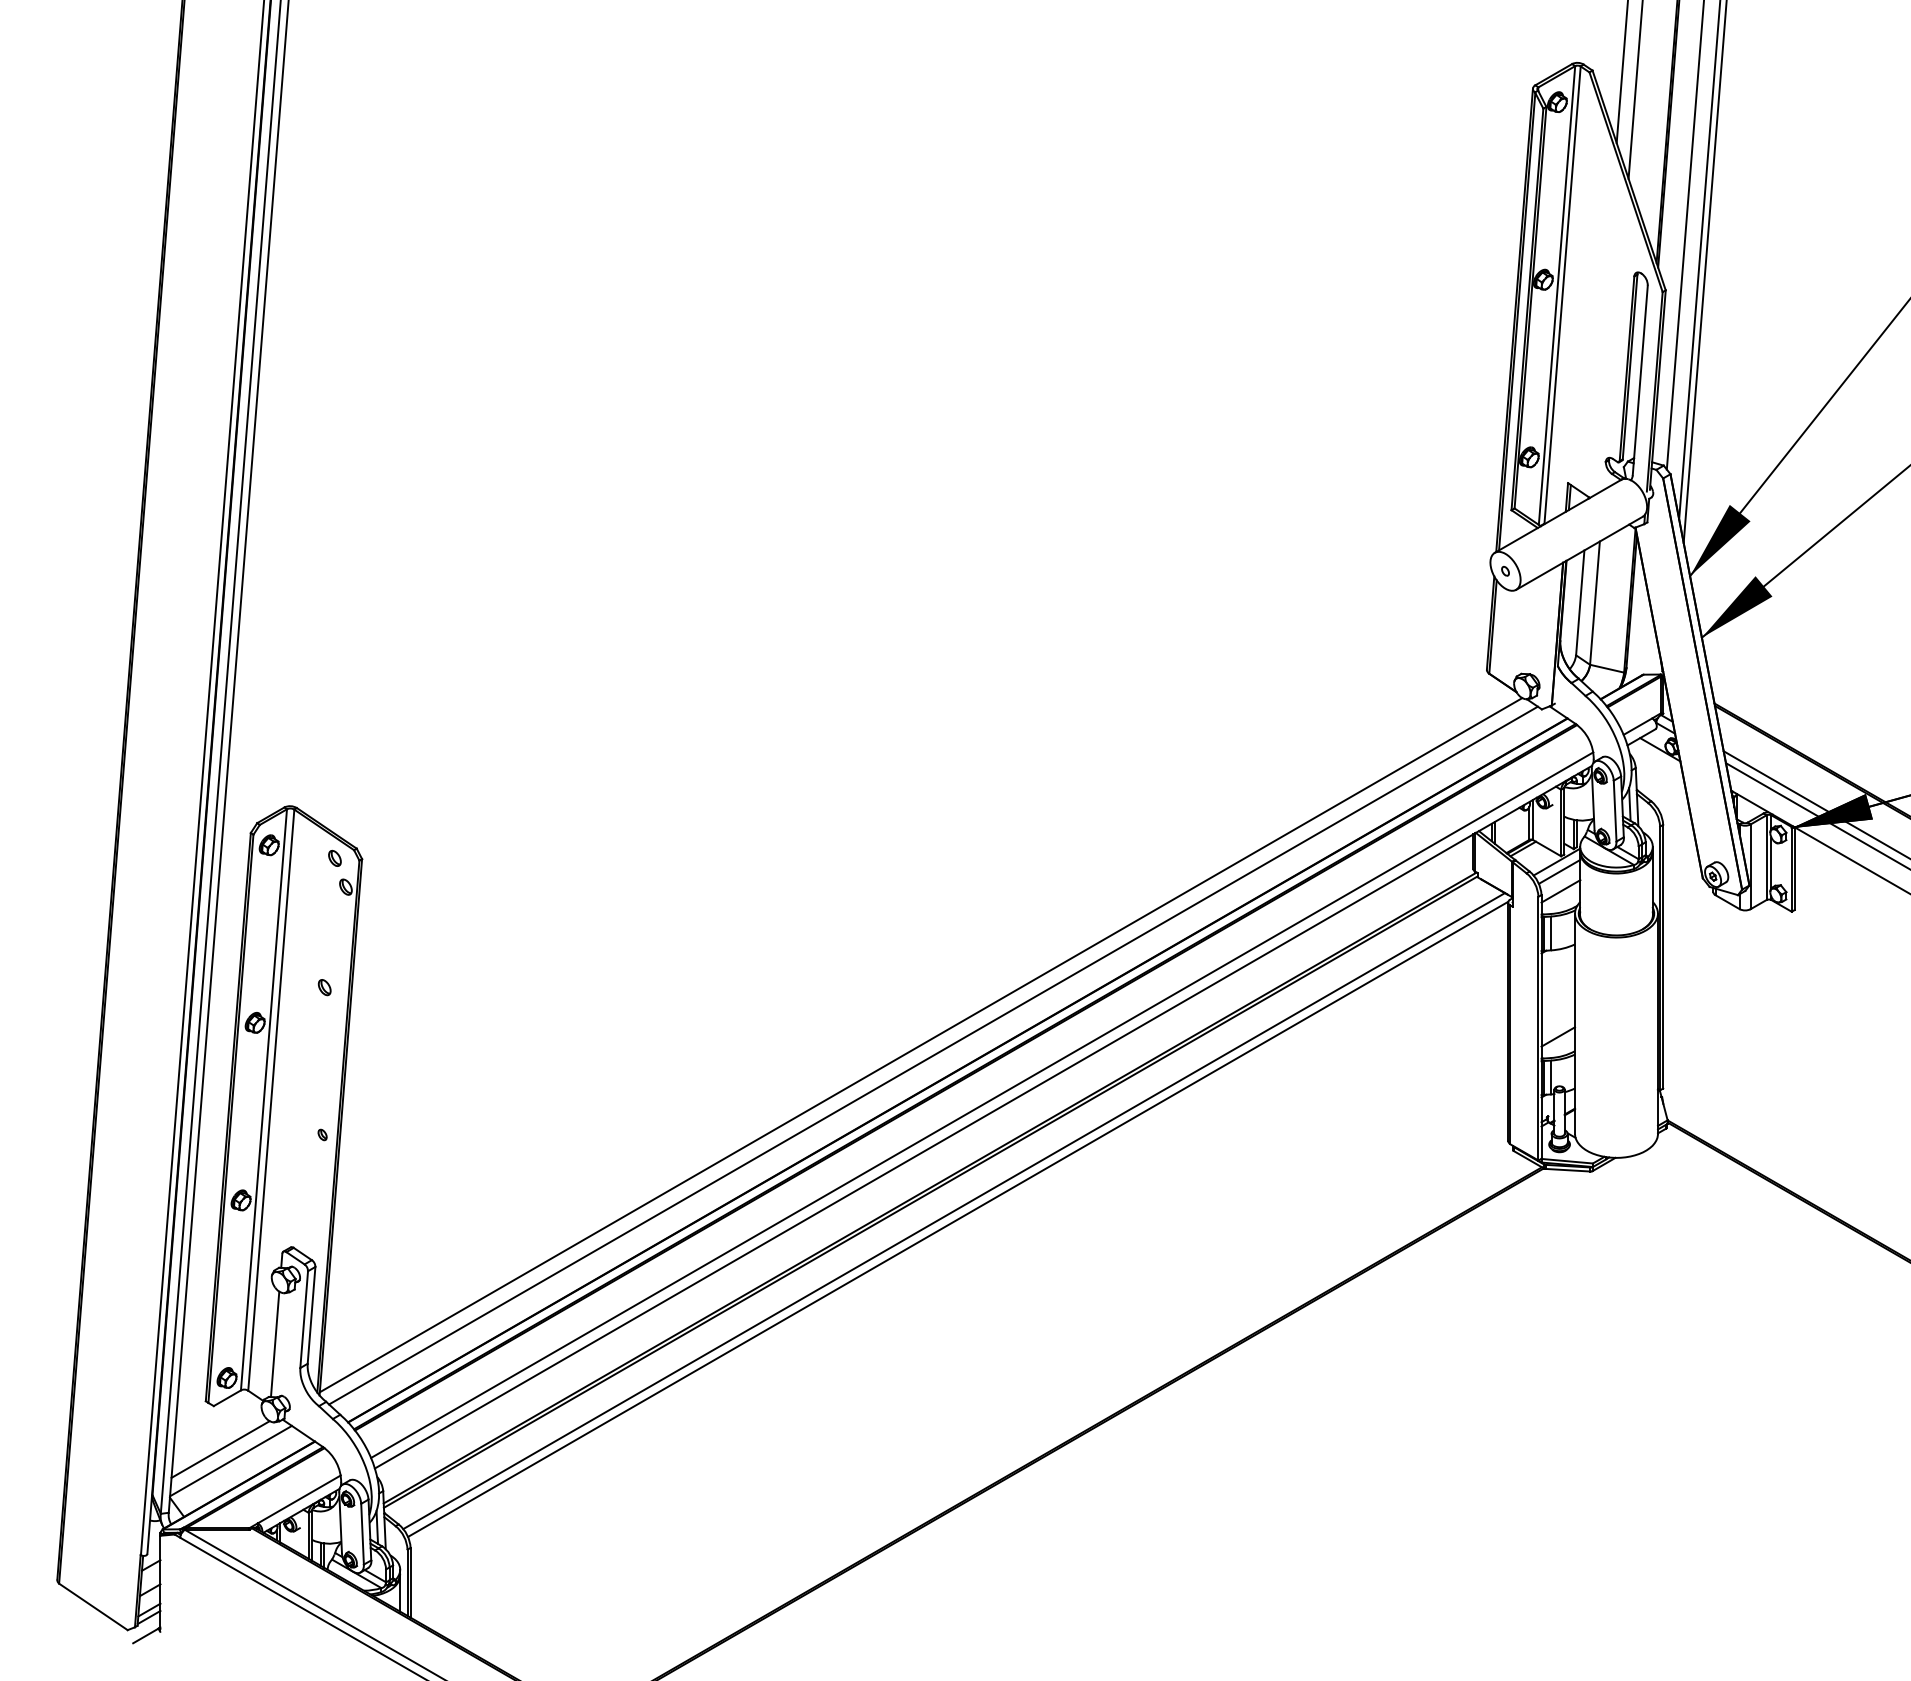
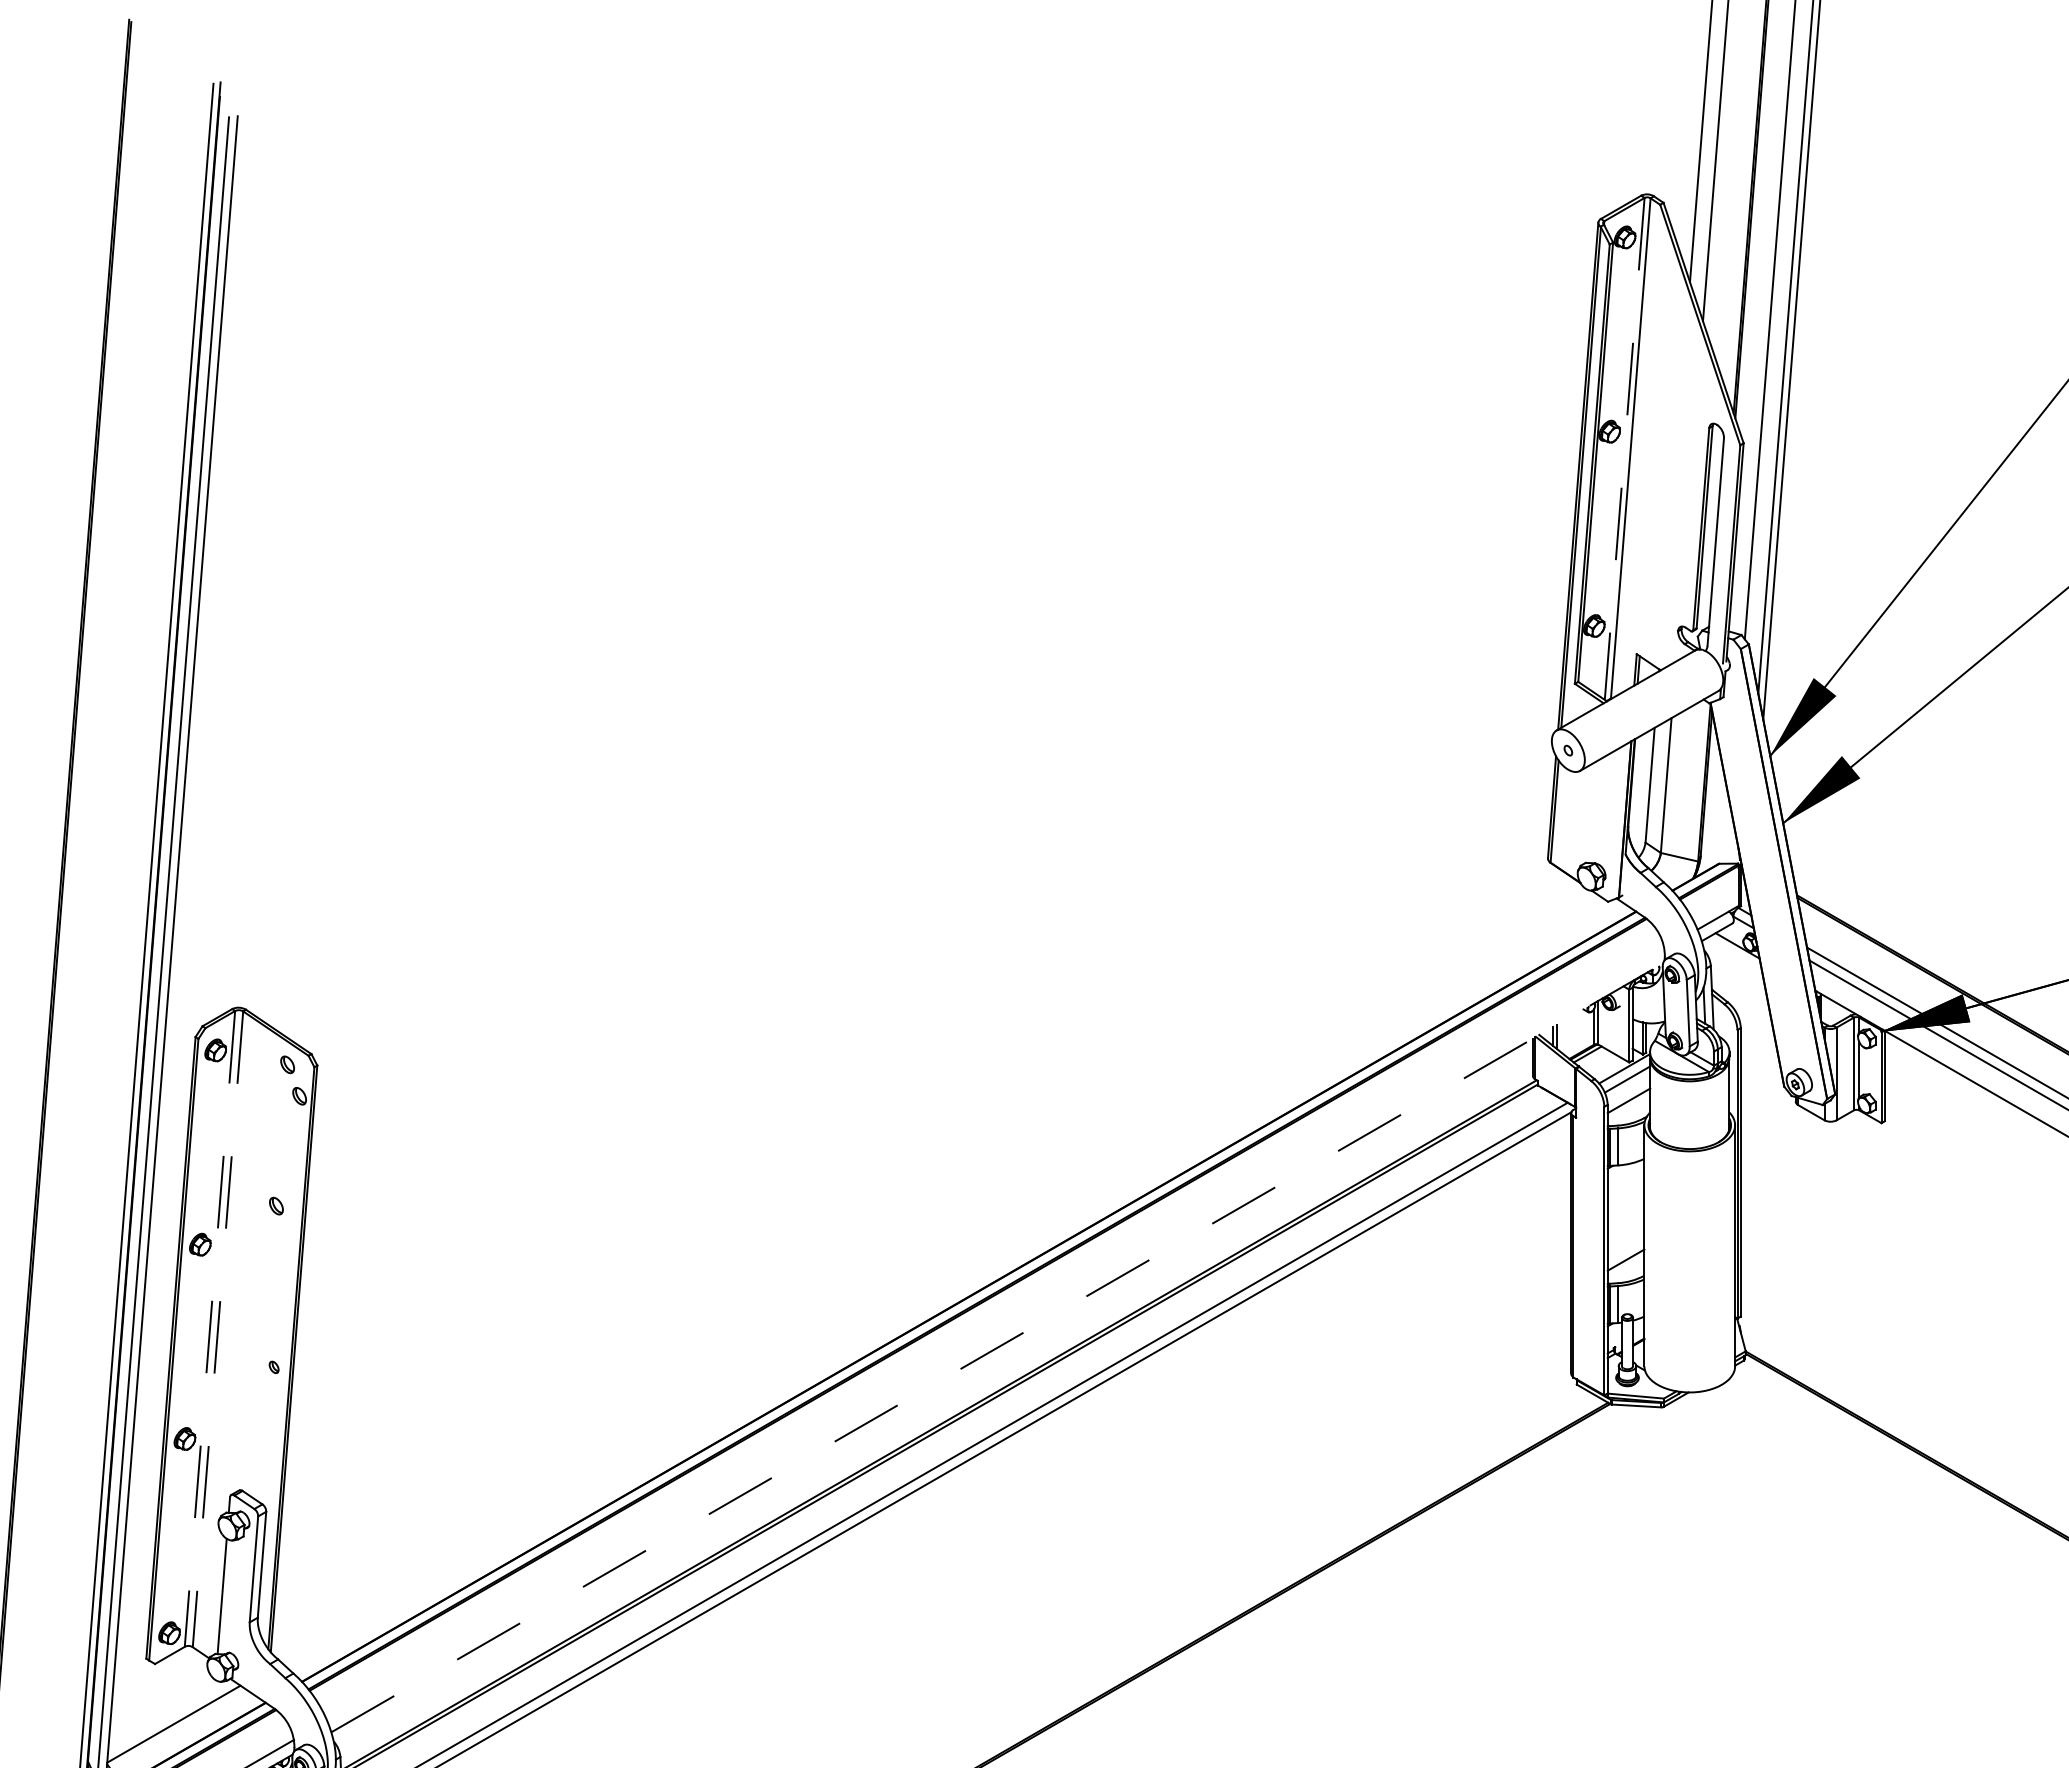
line: (1556, 296) -> (1624, 450), solid -> dashed
line: (920, 1045) -> (928, 1269), removed
line: (933, 1055) -> (942, 1280), removed
line: (263, 1100) -> (209, 1329), solid -> dashed
line: (271, 1100) -> (218, 1329), solid -> dashed
line: (982, 1104) -> (996, 1334), removed
line: (983, 1117) -> (997, 1348), solid -> dashed
line: (220, 1449) -> (162, 1711), removed

